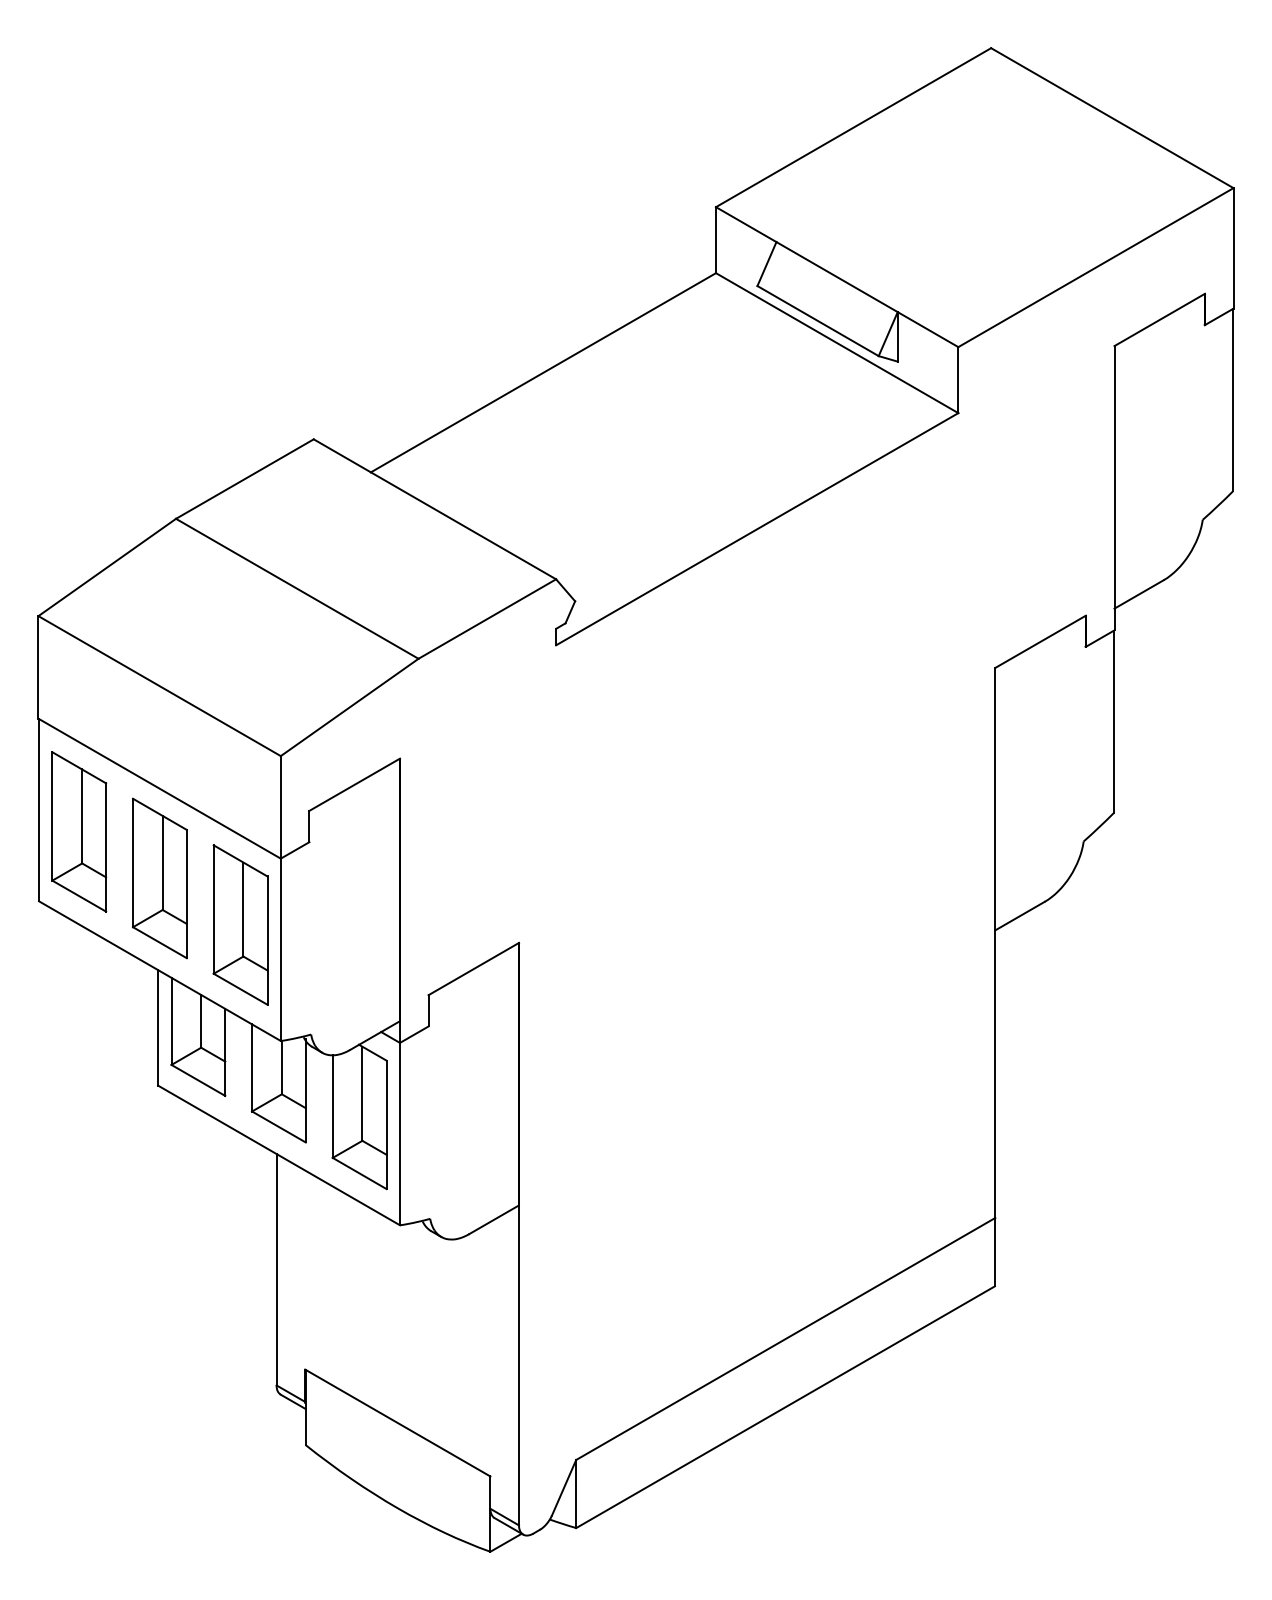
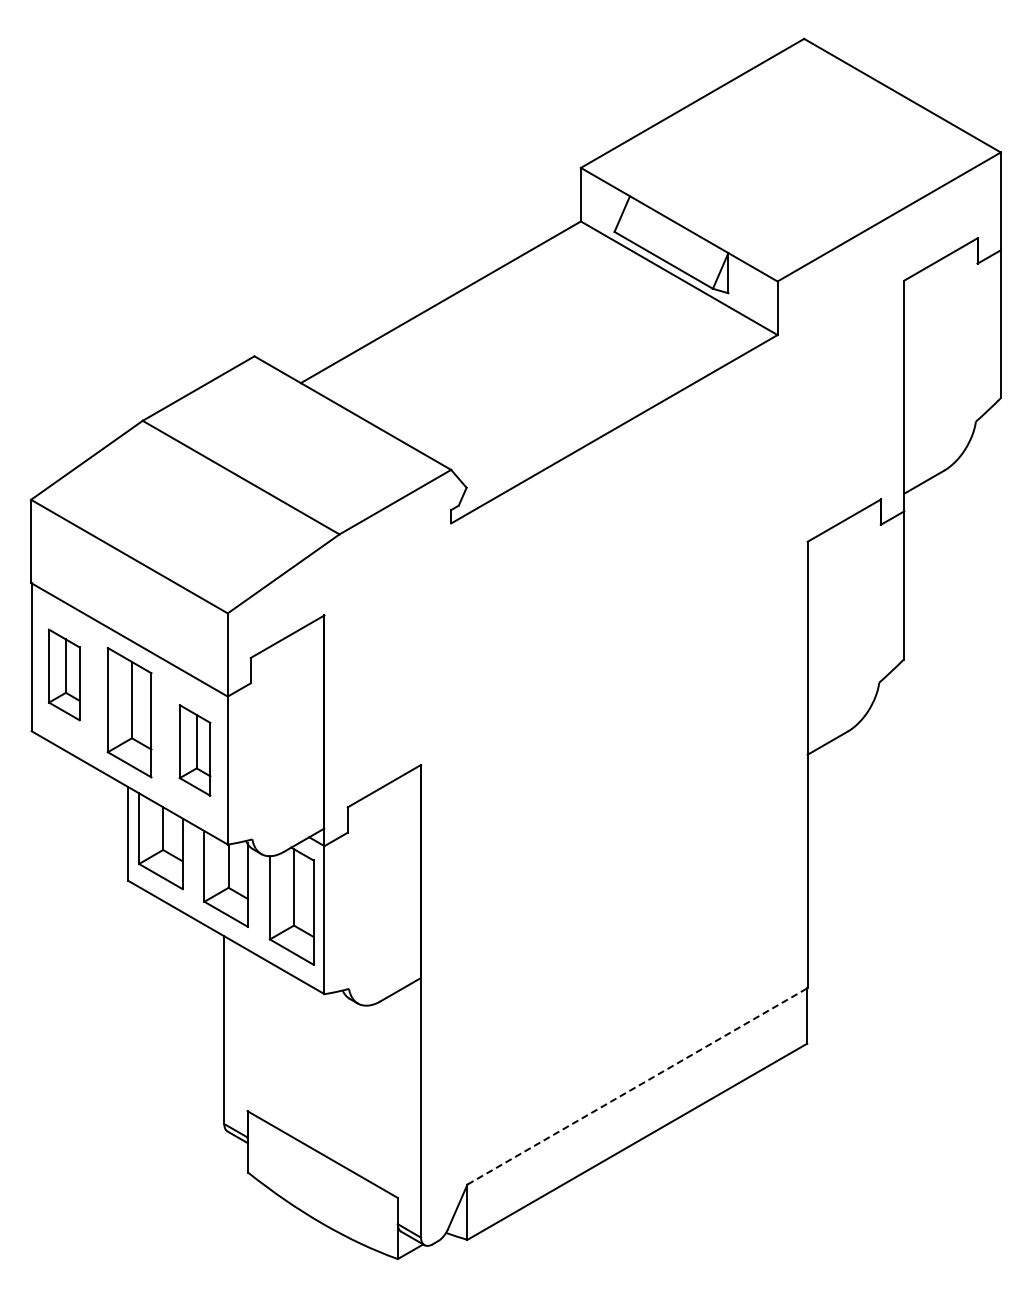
part: (79, 831) -> (64, 674), size x0.7
part: (239, 925) -> (194, 750), size x0.7
line: (785, 1339) -> (637, 1086), solid -> dashed

